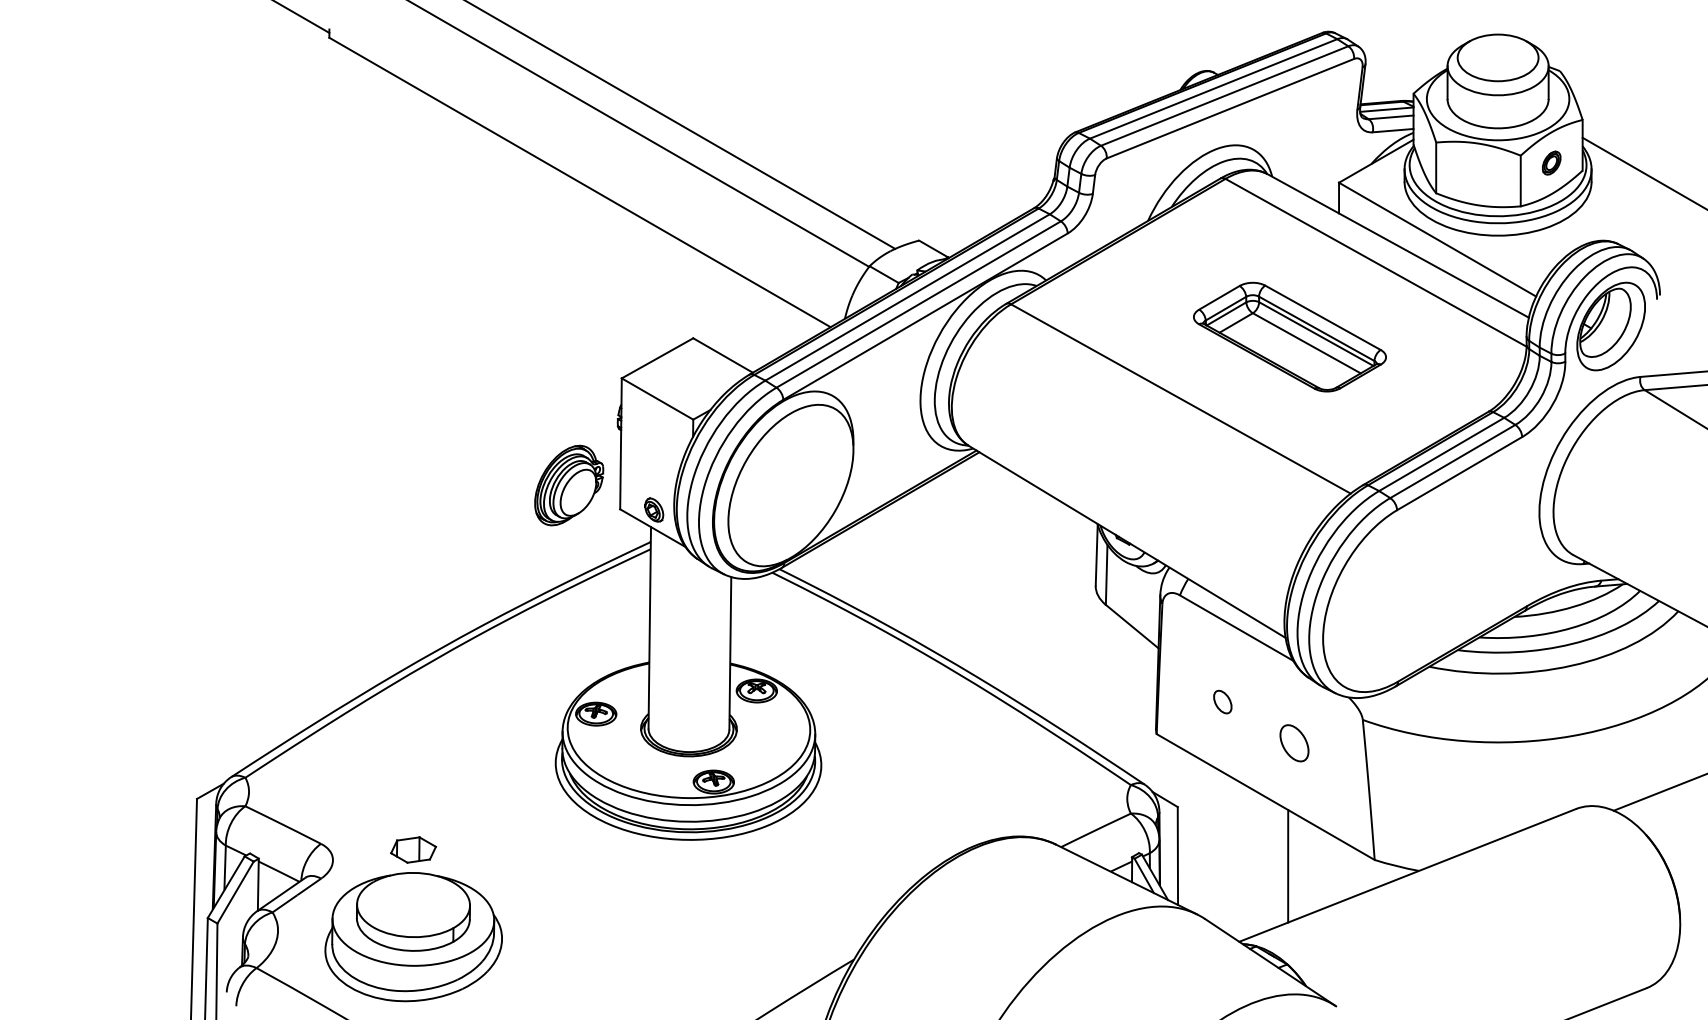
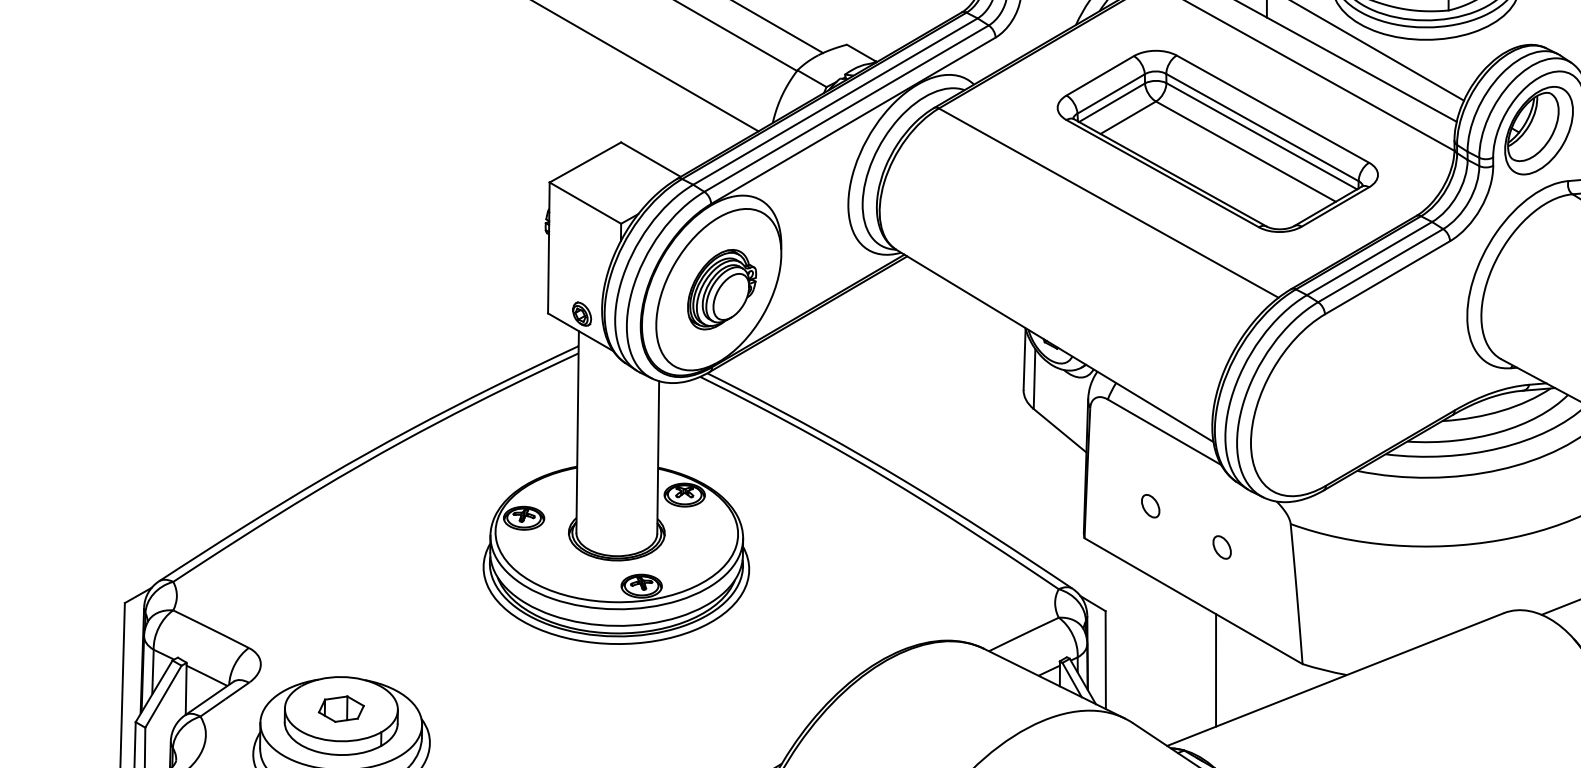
part: (1289, 336) -> (1217, 140), size x1.67
part: (569, 485) -> (722, 289), moved
part: (1293, 743) -> (1221, 547), size x0.62
part: (413, 849) -> (341, 708), moved

